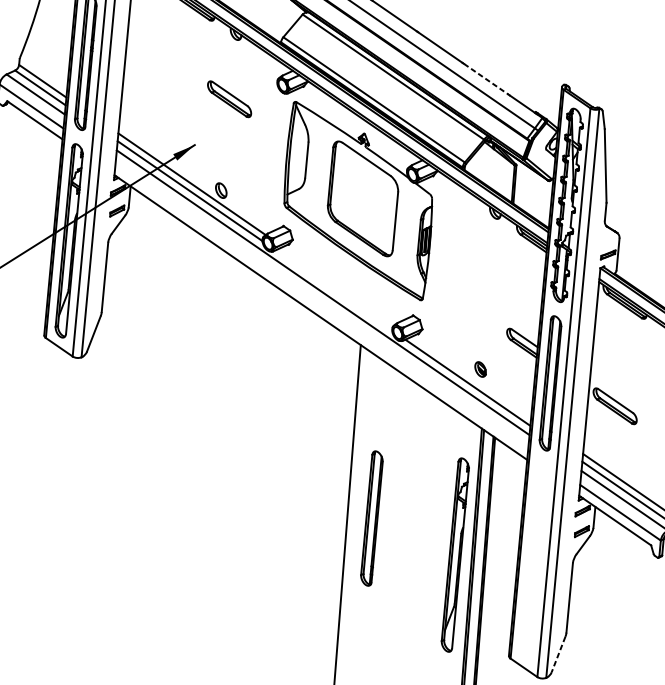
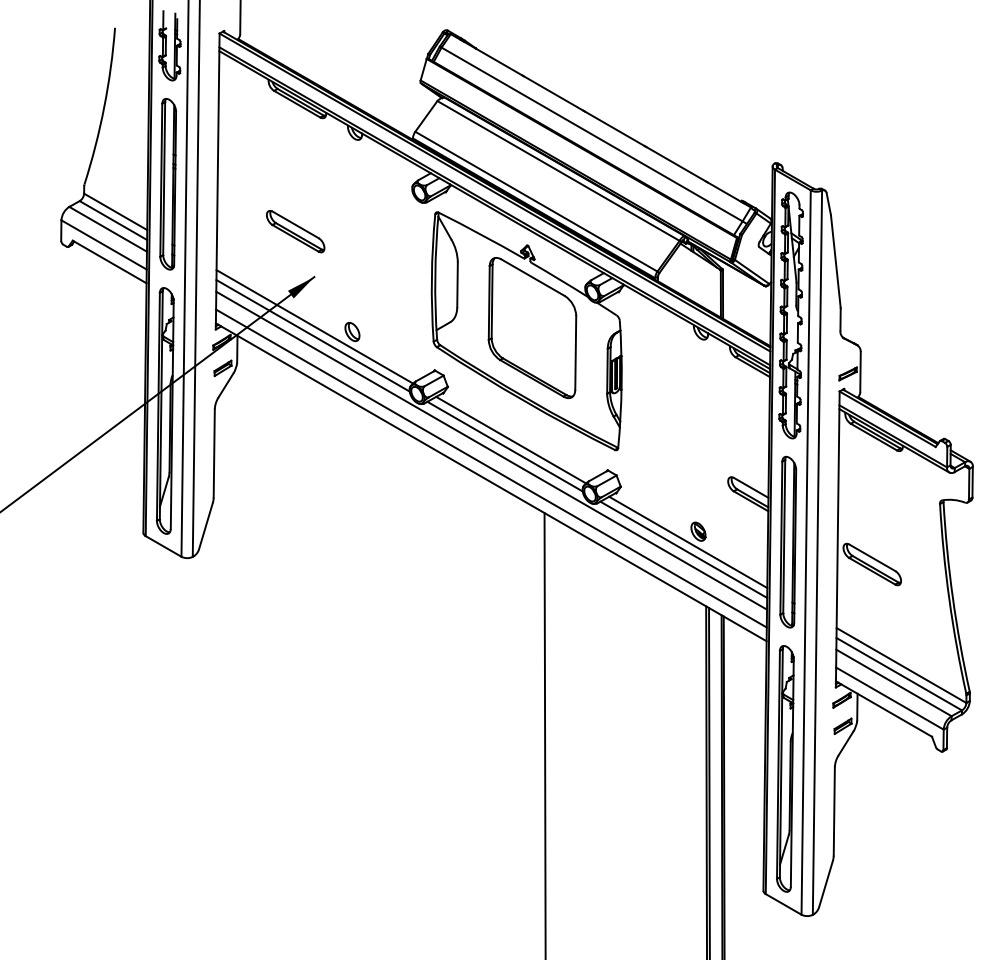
line: (486, 79) -> (676, 164), dashed -> solid
part: (229, 99) -> (295, 231), moved
line: (339, 285) -> (511, 439), added
line: (333, 290) -> (504, 446), added
line: (321, 306) -> (491, 468), added
line: (472, 377) -> (688, 542), added
part: (372, 518) -> (576, 730), removed
part: (455, 554) -> (785, 768), moved
line: (558, 654) -> (825, 884), dashed -> solid

